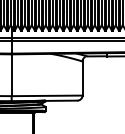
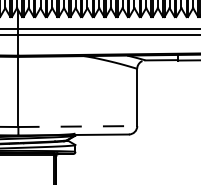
line: (47, 95) -> (78, 125), solid -> dashed

